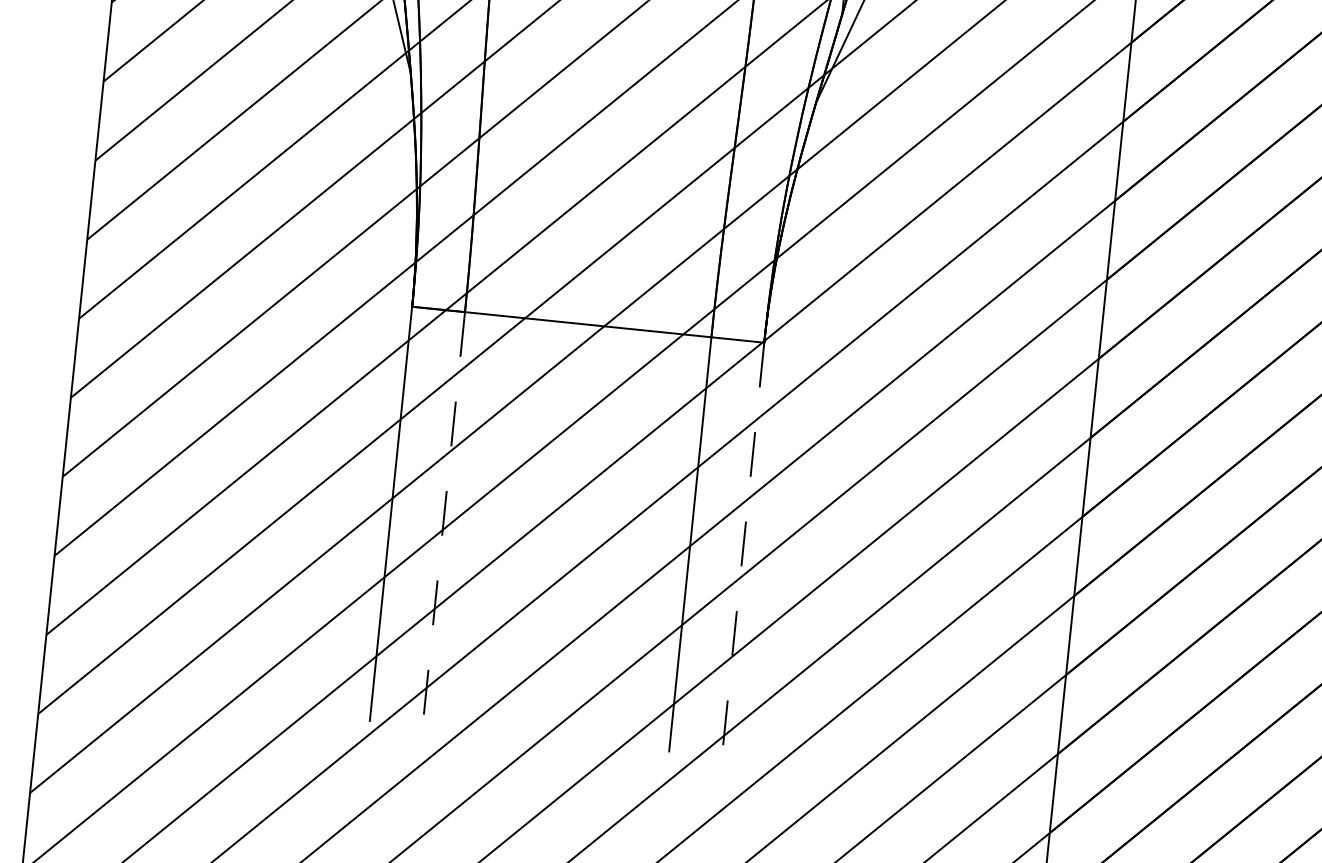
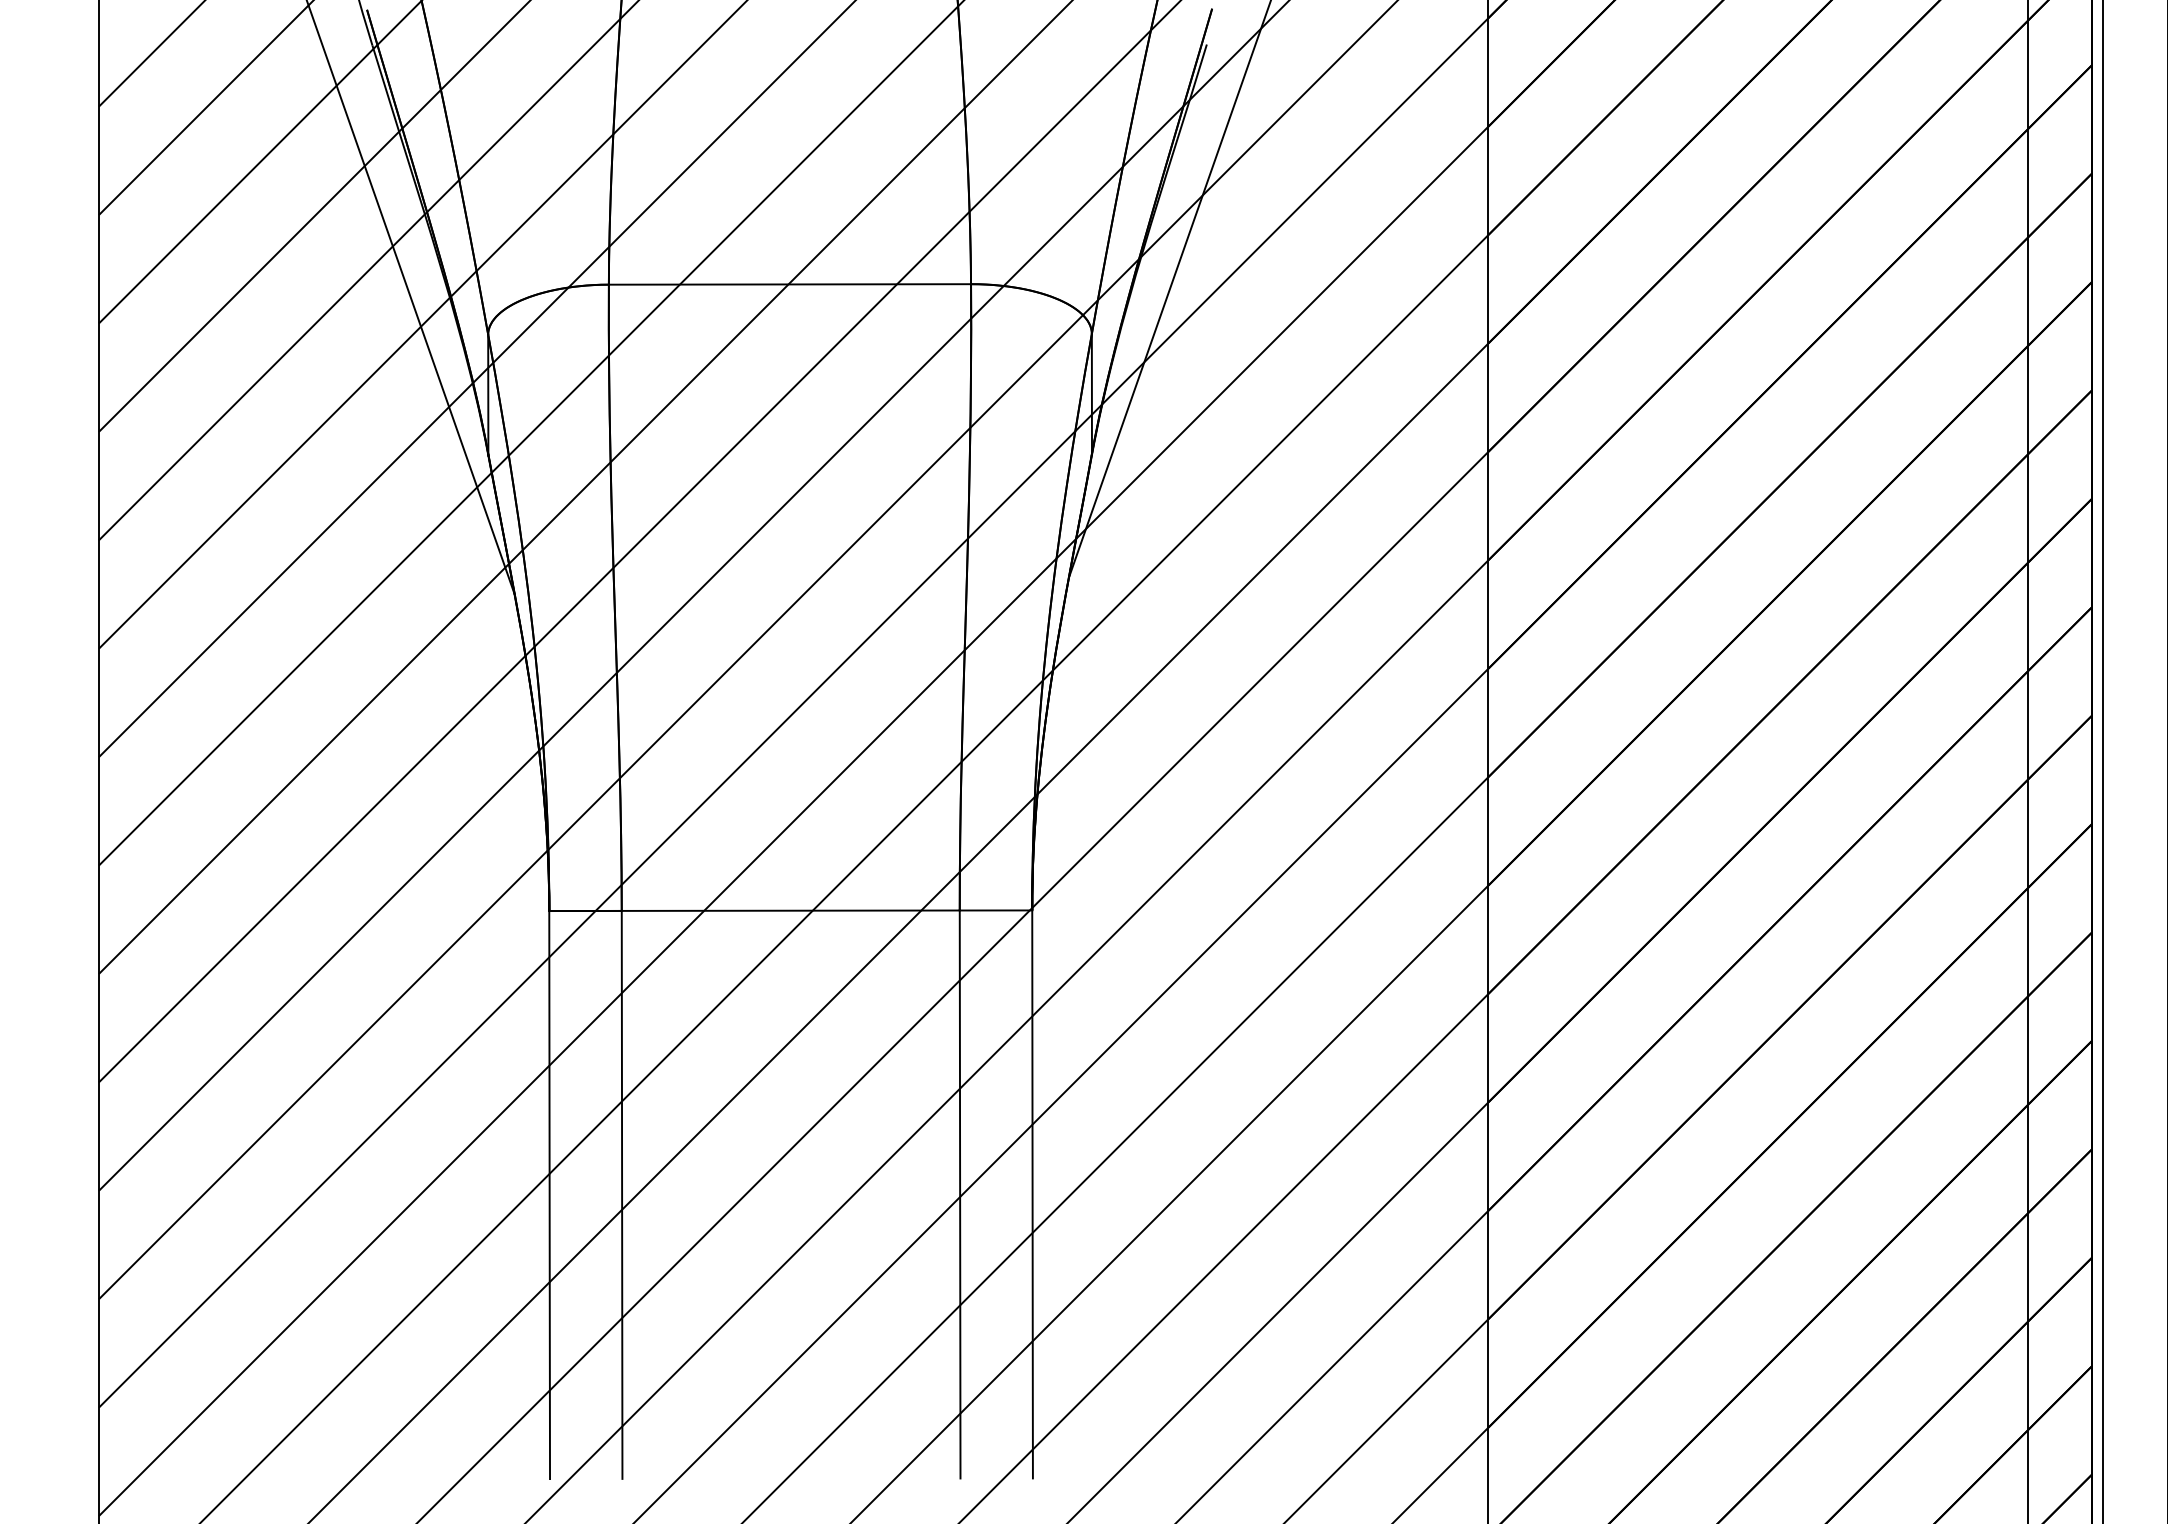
line: (444, 518) -> (622, 1194), dashed -> solid
line: (743, 549) -> (1032, 1194), dashed -> solid

